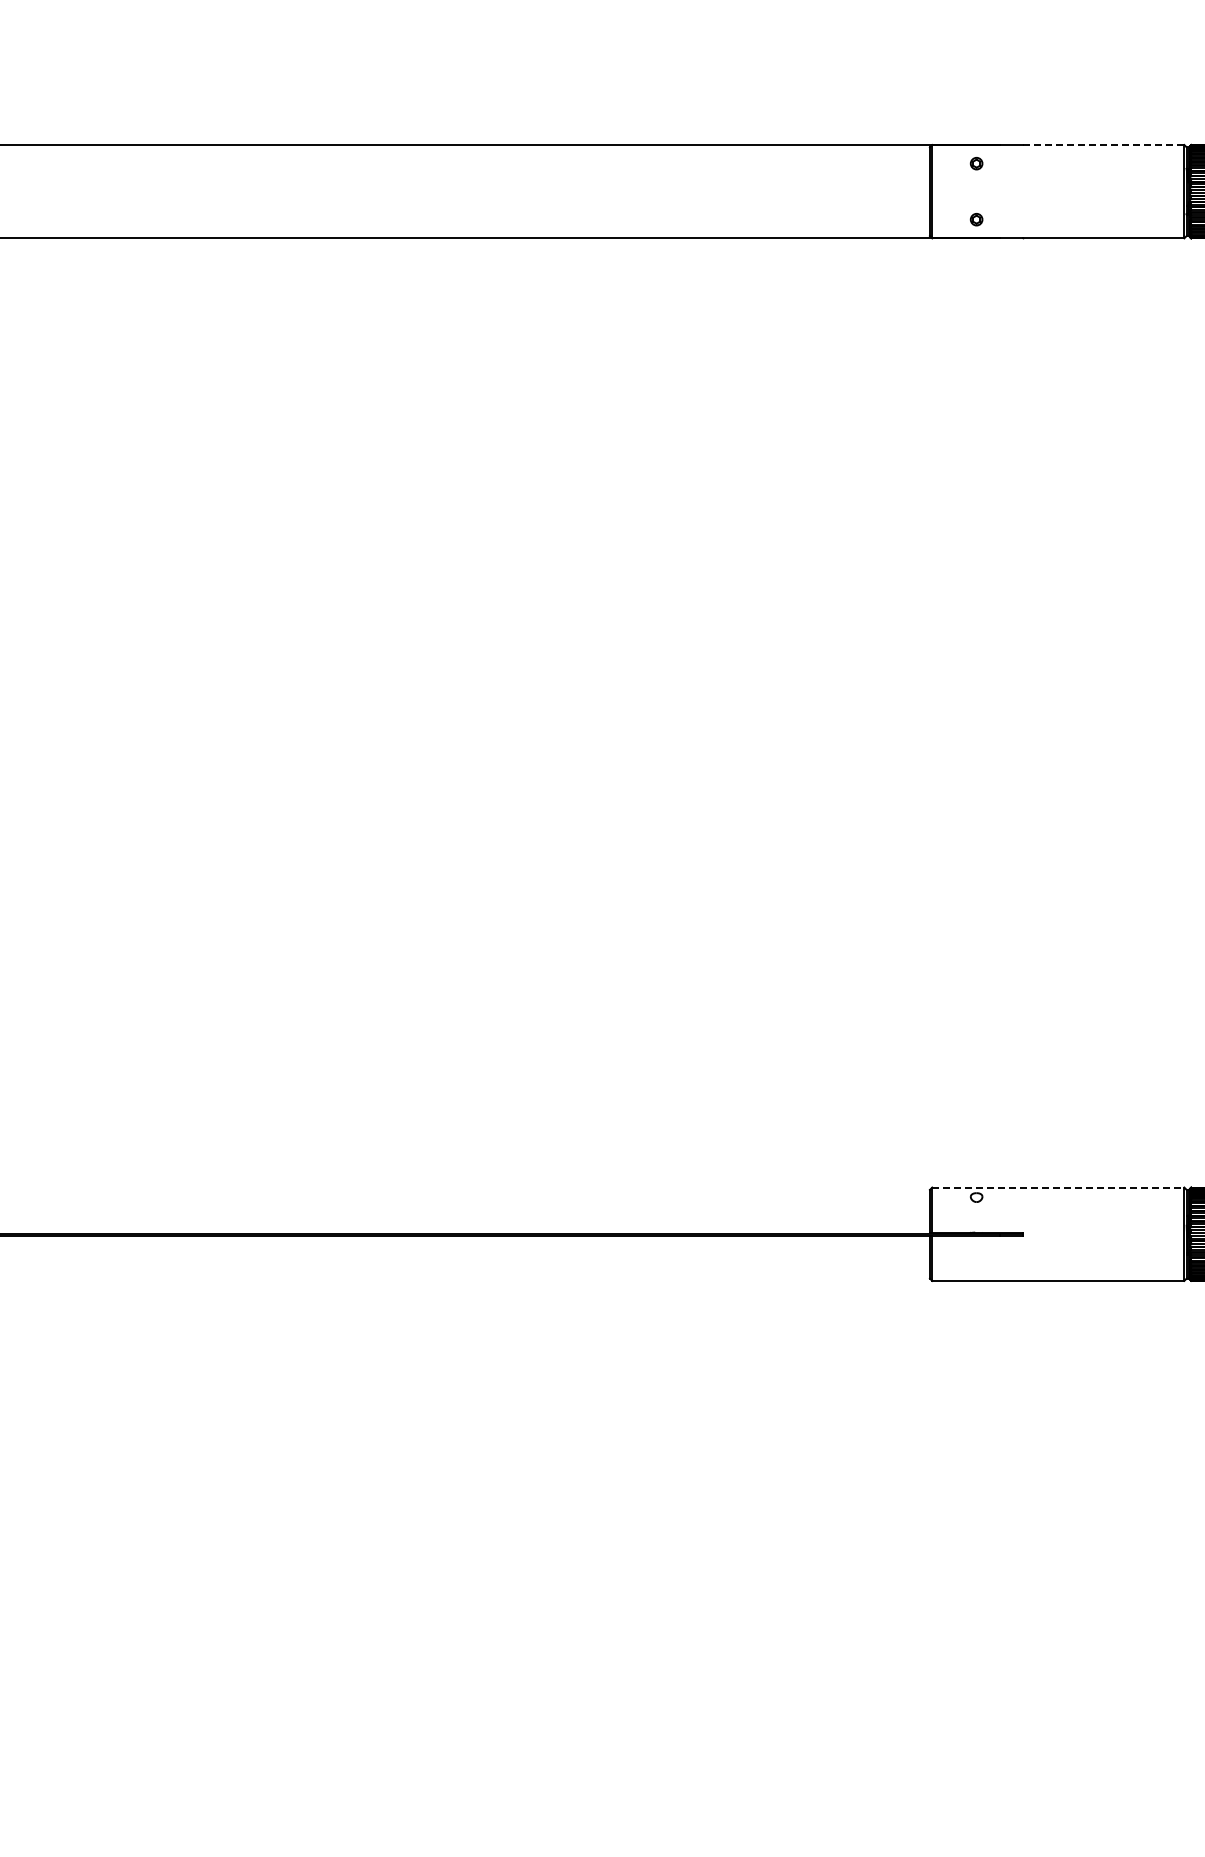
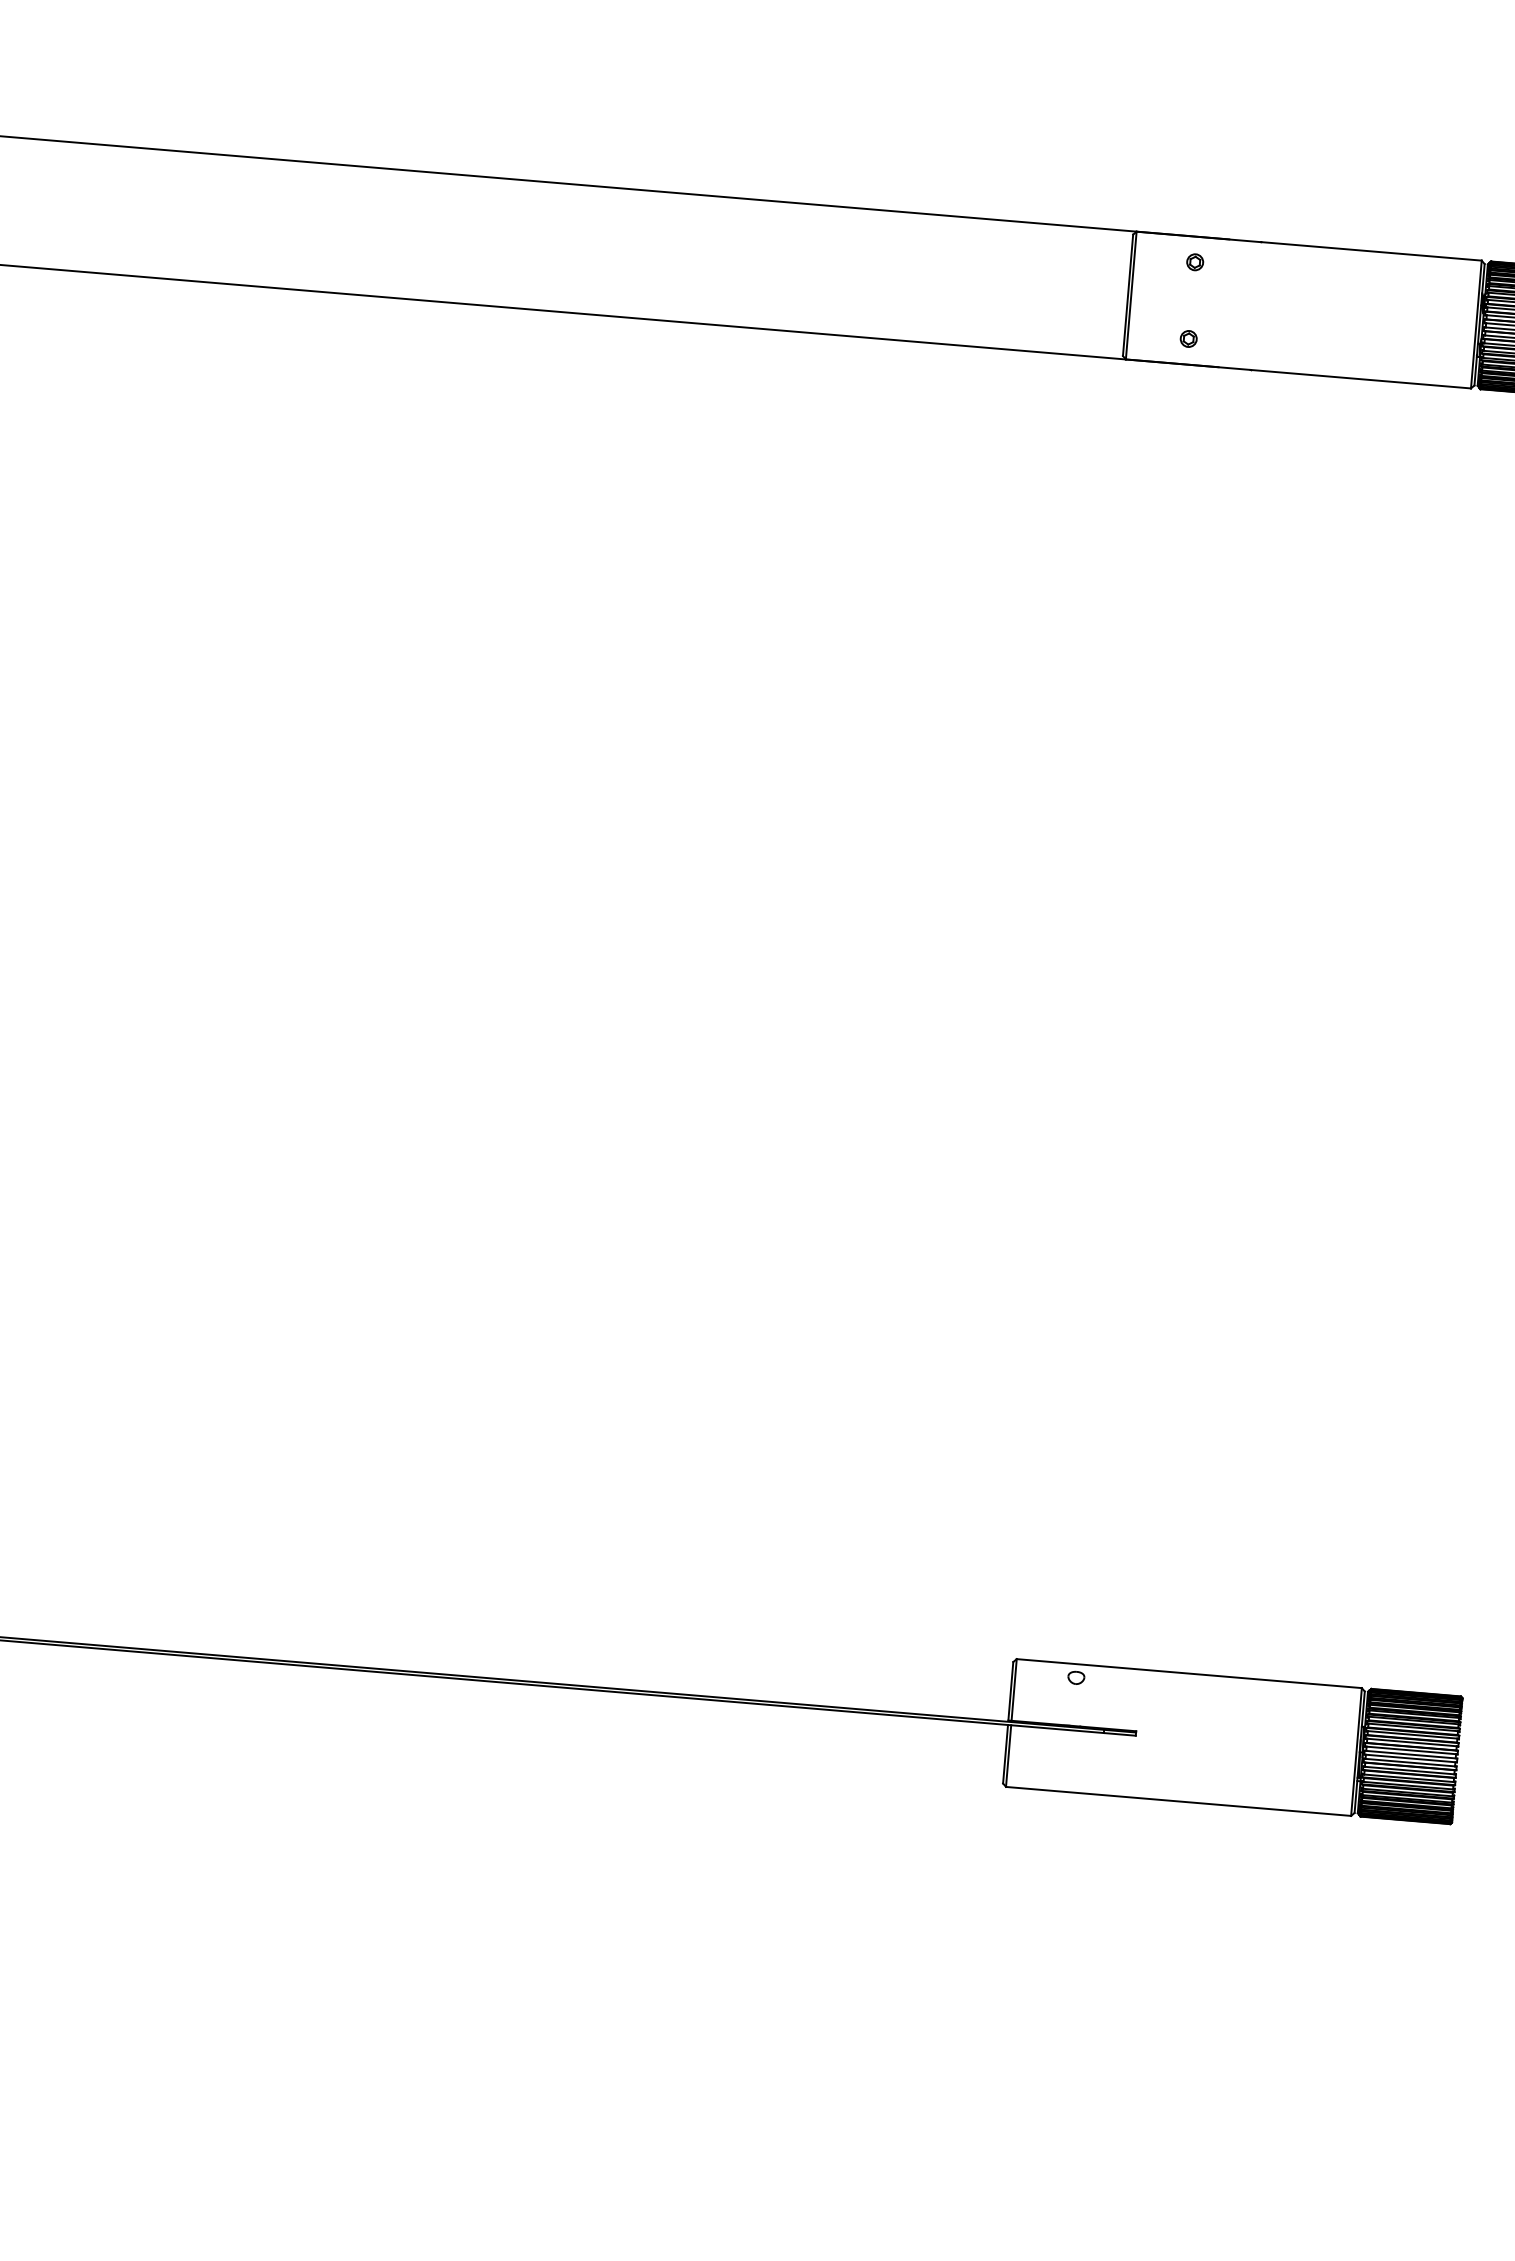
line: (1103, 145) -> (1370, 252), dashed -> solid
line: (1058, 1187) -> (1189, 1673), dashed -> solid

